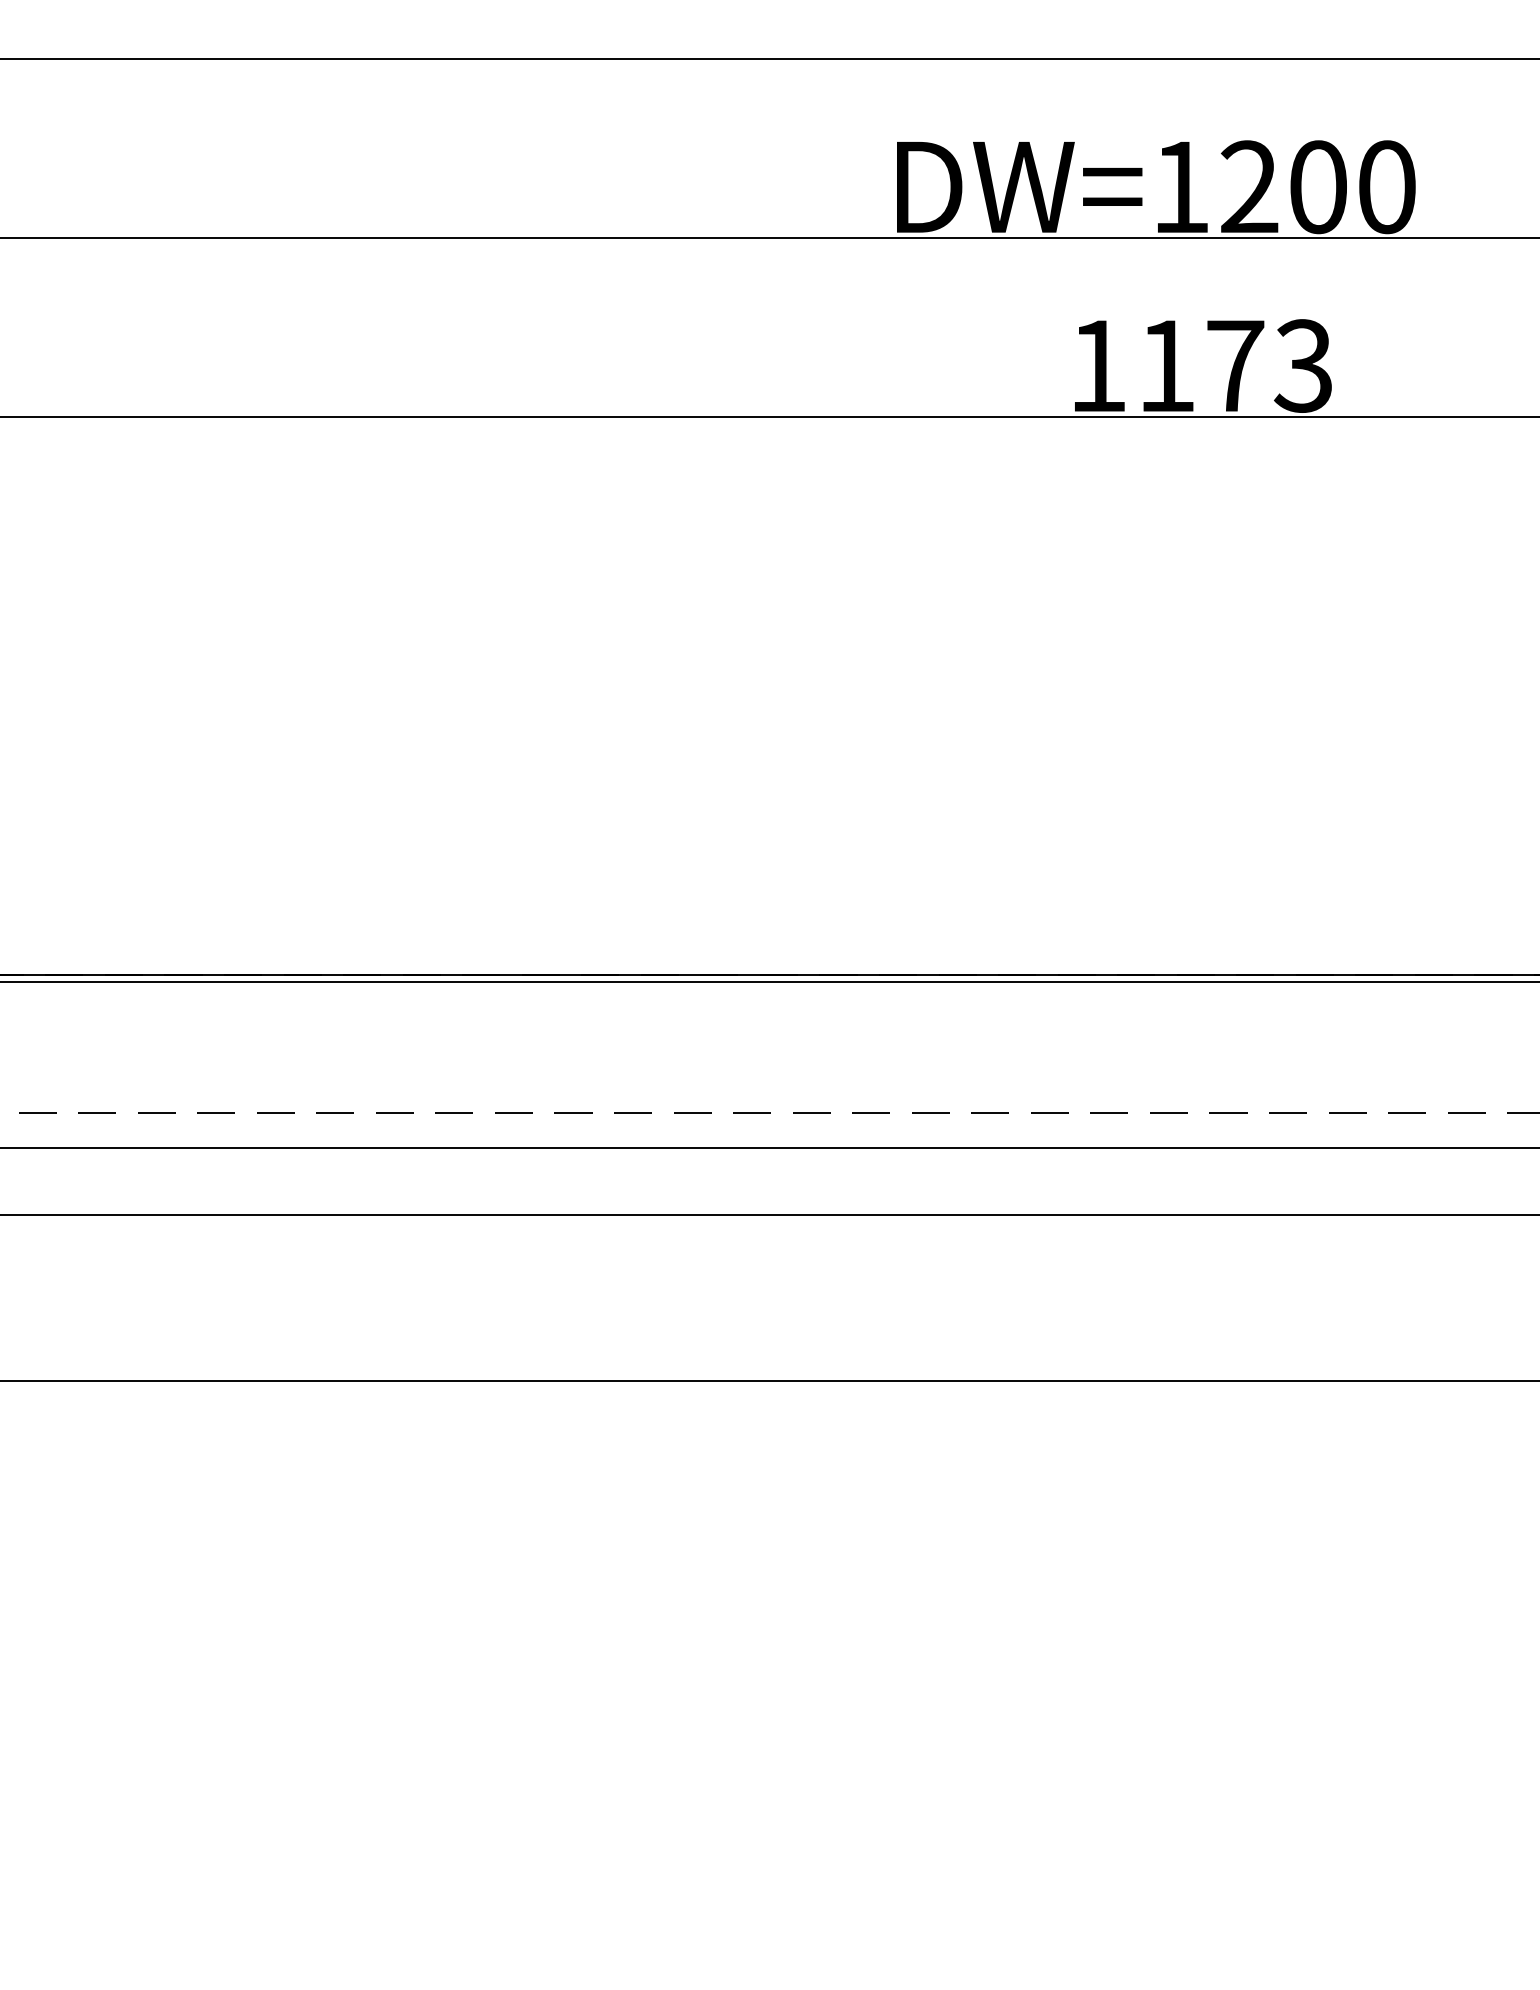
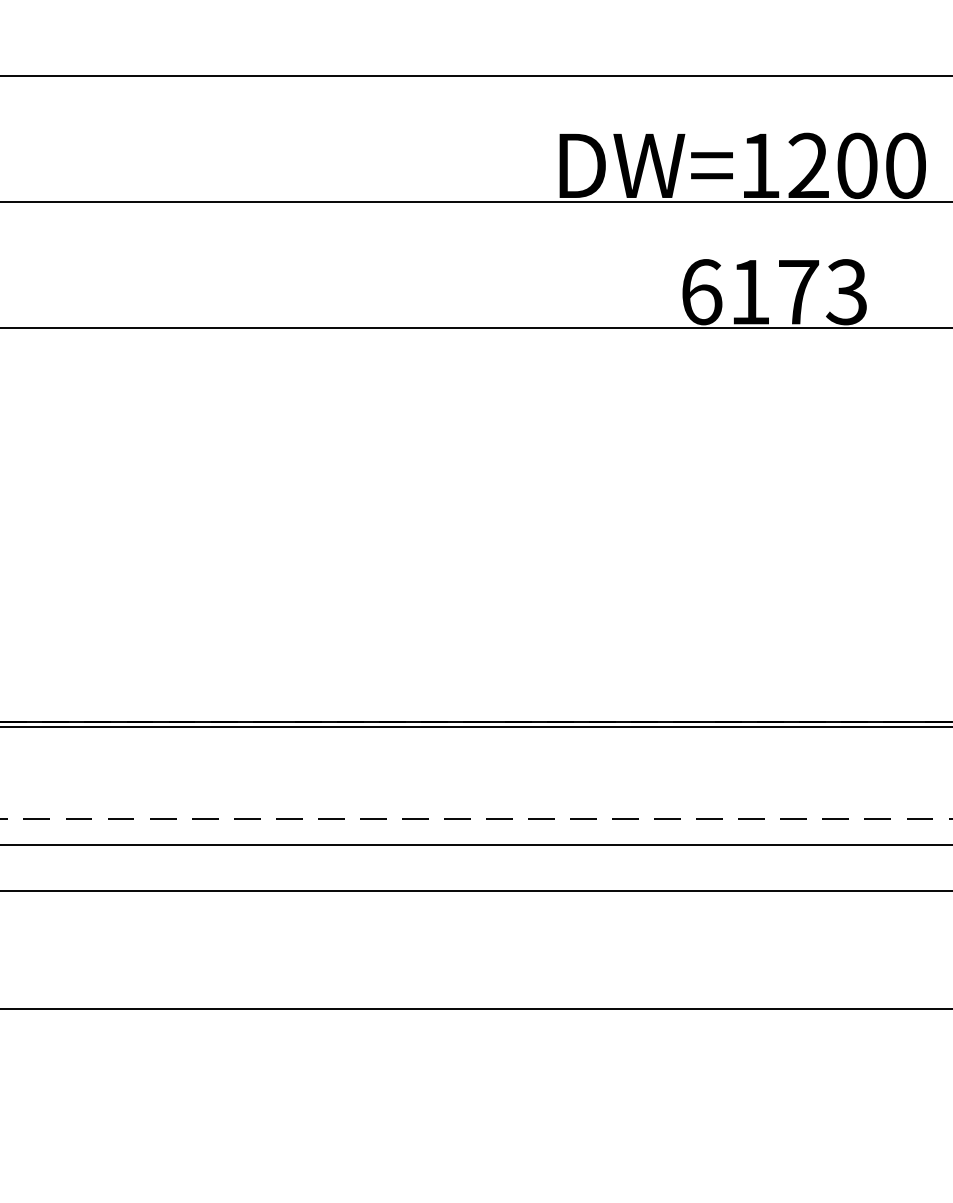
text: (1099, 365) -> (702, 291), 1173 -> 6173

